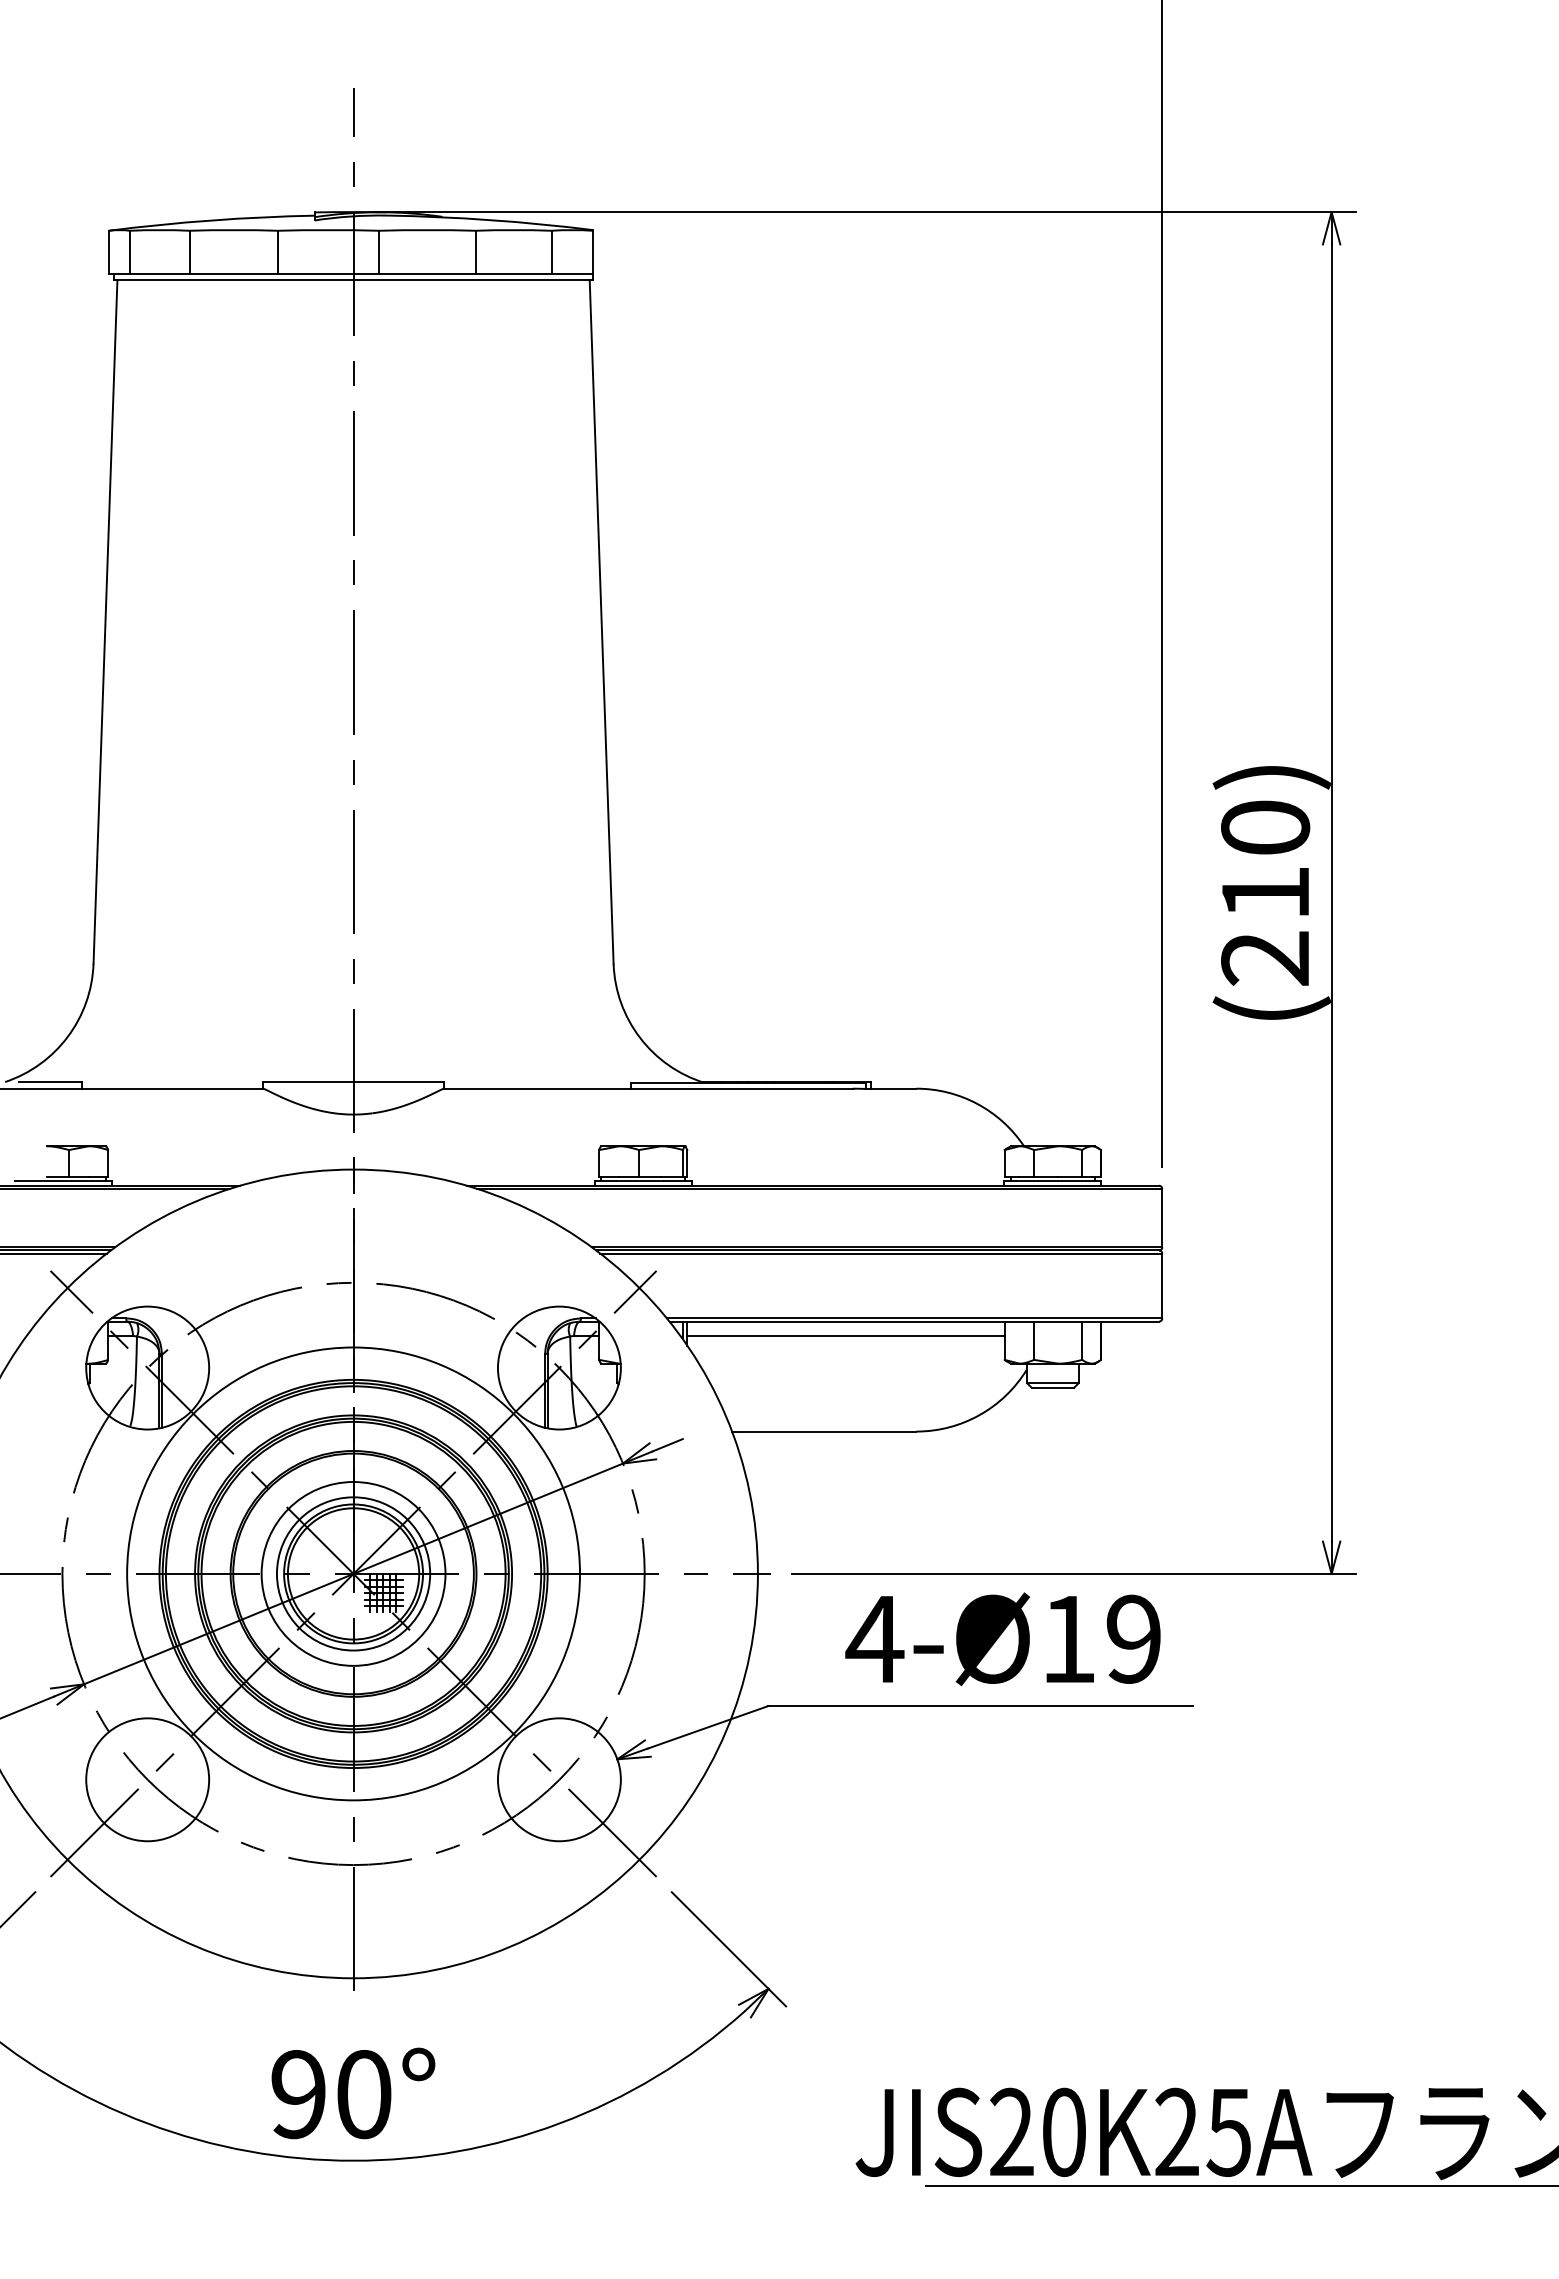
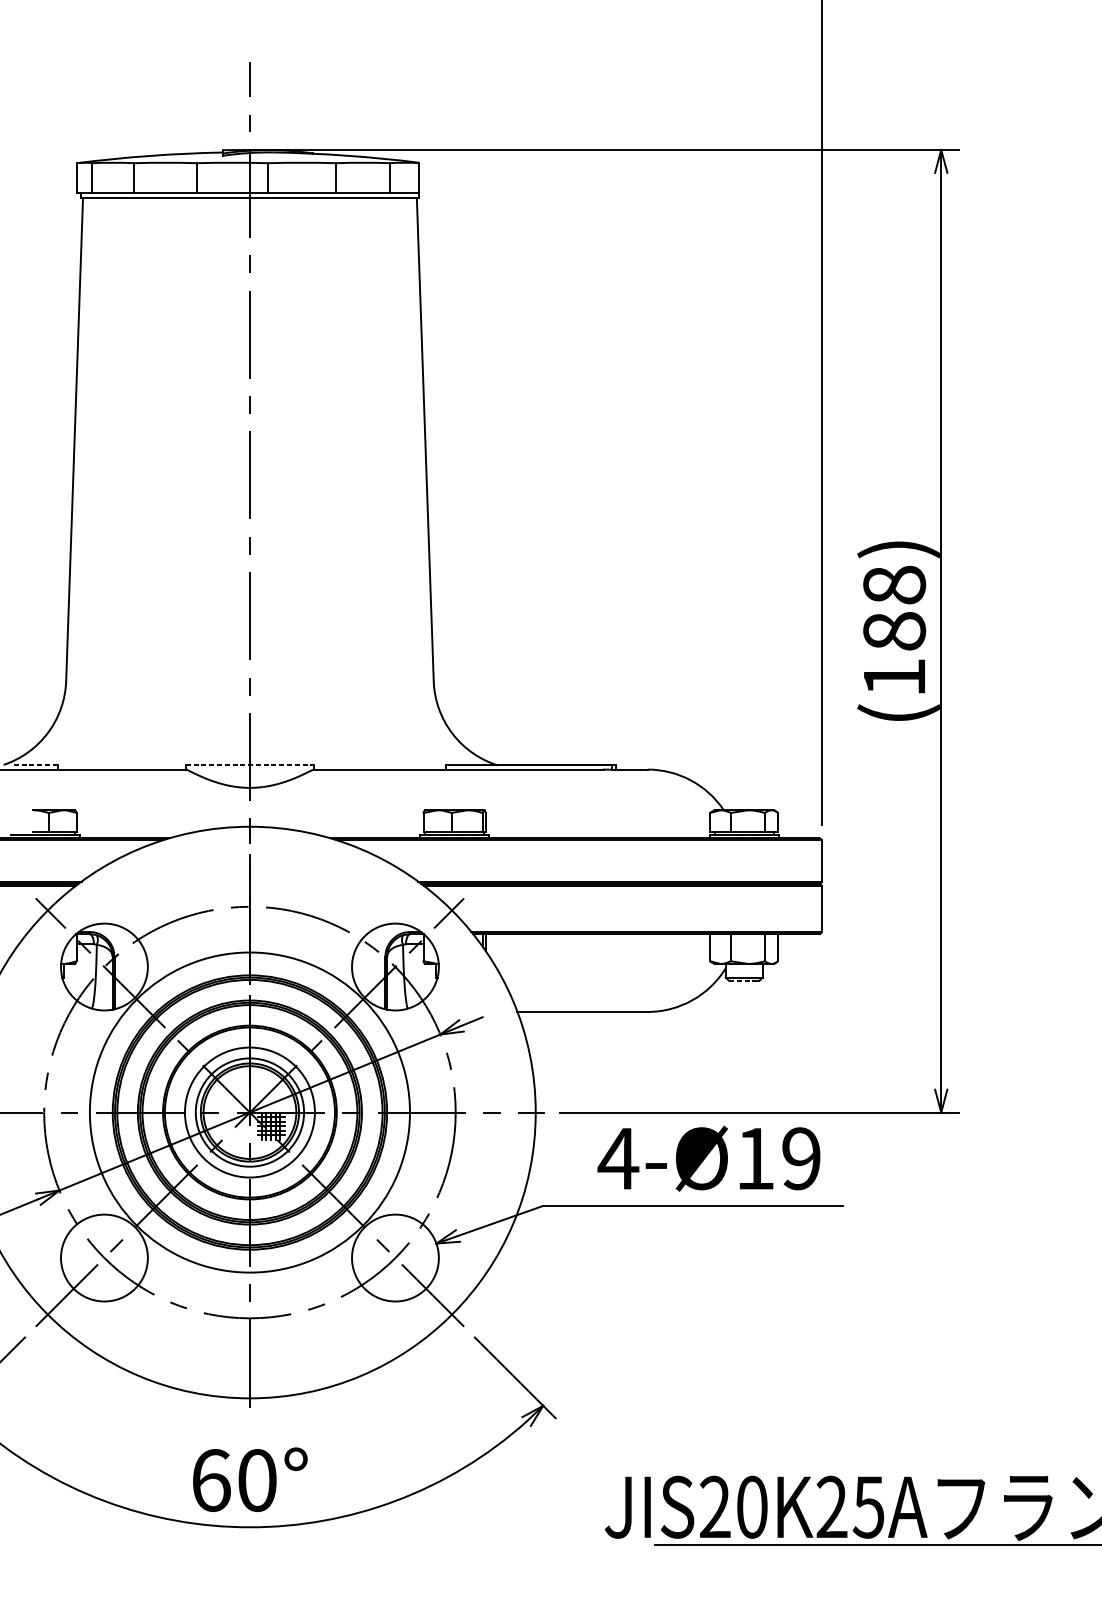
text: (1265, 892) -> (894, 630), (210) -> (188)
line: (51, 1082) -> (36, 765), solid -> dashed
line: (353, 1082) -> (249, 765), solid -> dashed
line: (845, 1335) -> (597, 944), removed
line: (1052, 1387) -> (743, 980), solid -> dashed
text: (298, 2094) -> (211, 1480), 90° -> 60°

